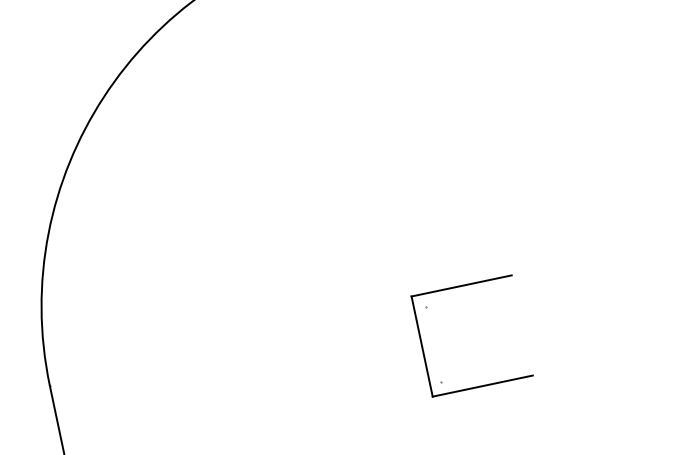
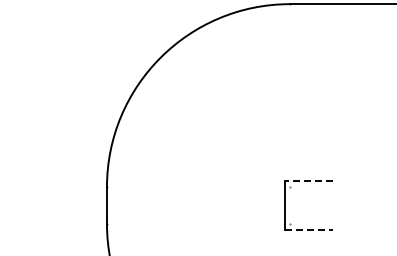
line: (460, 286) -> (308, 181), solid -> dashed
line: (483, 385) -> (309, 229), solid -> dashed

